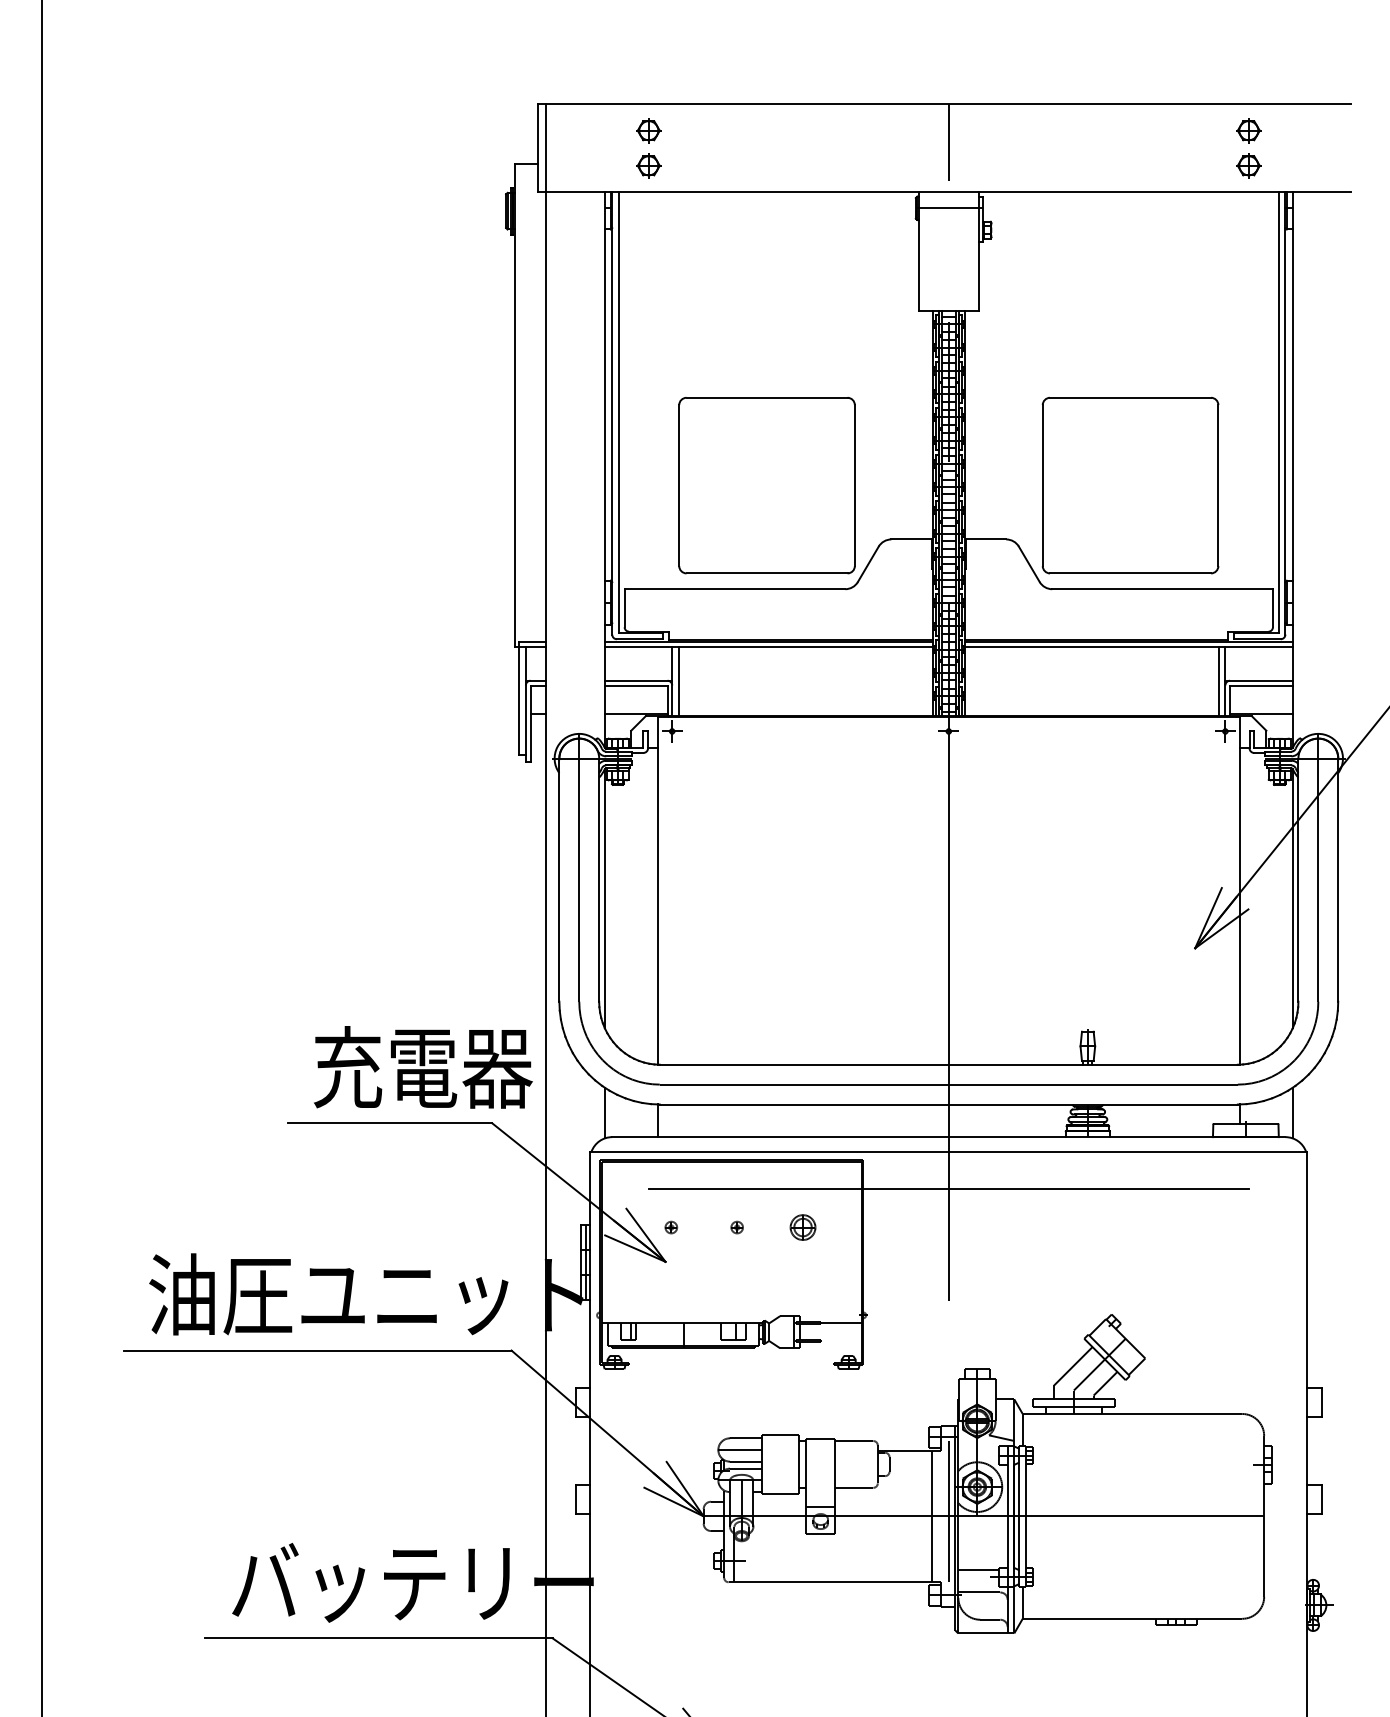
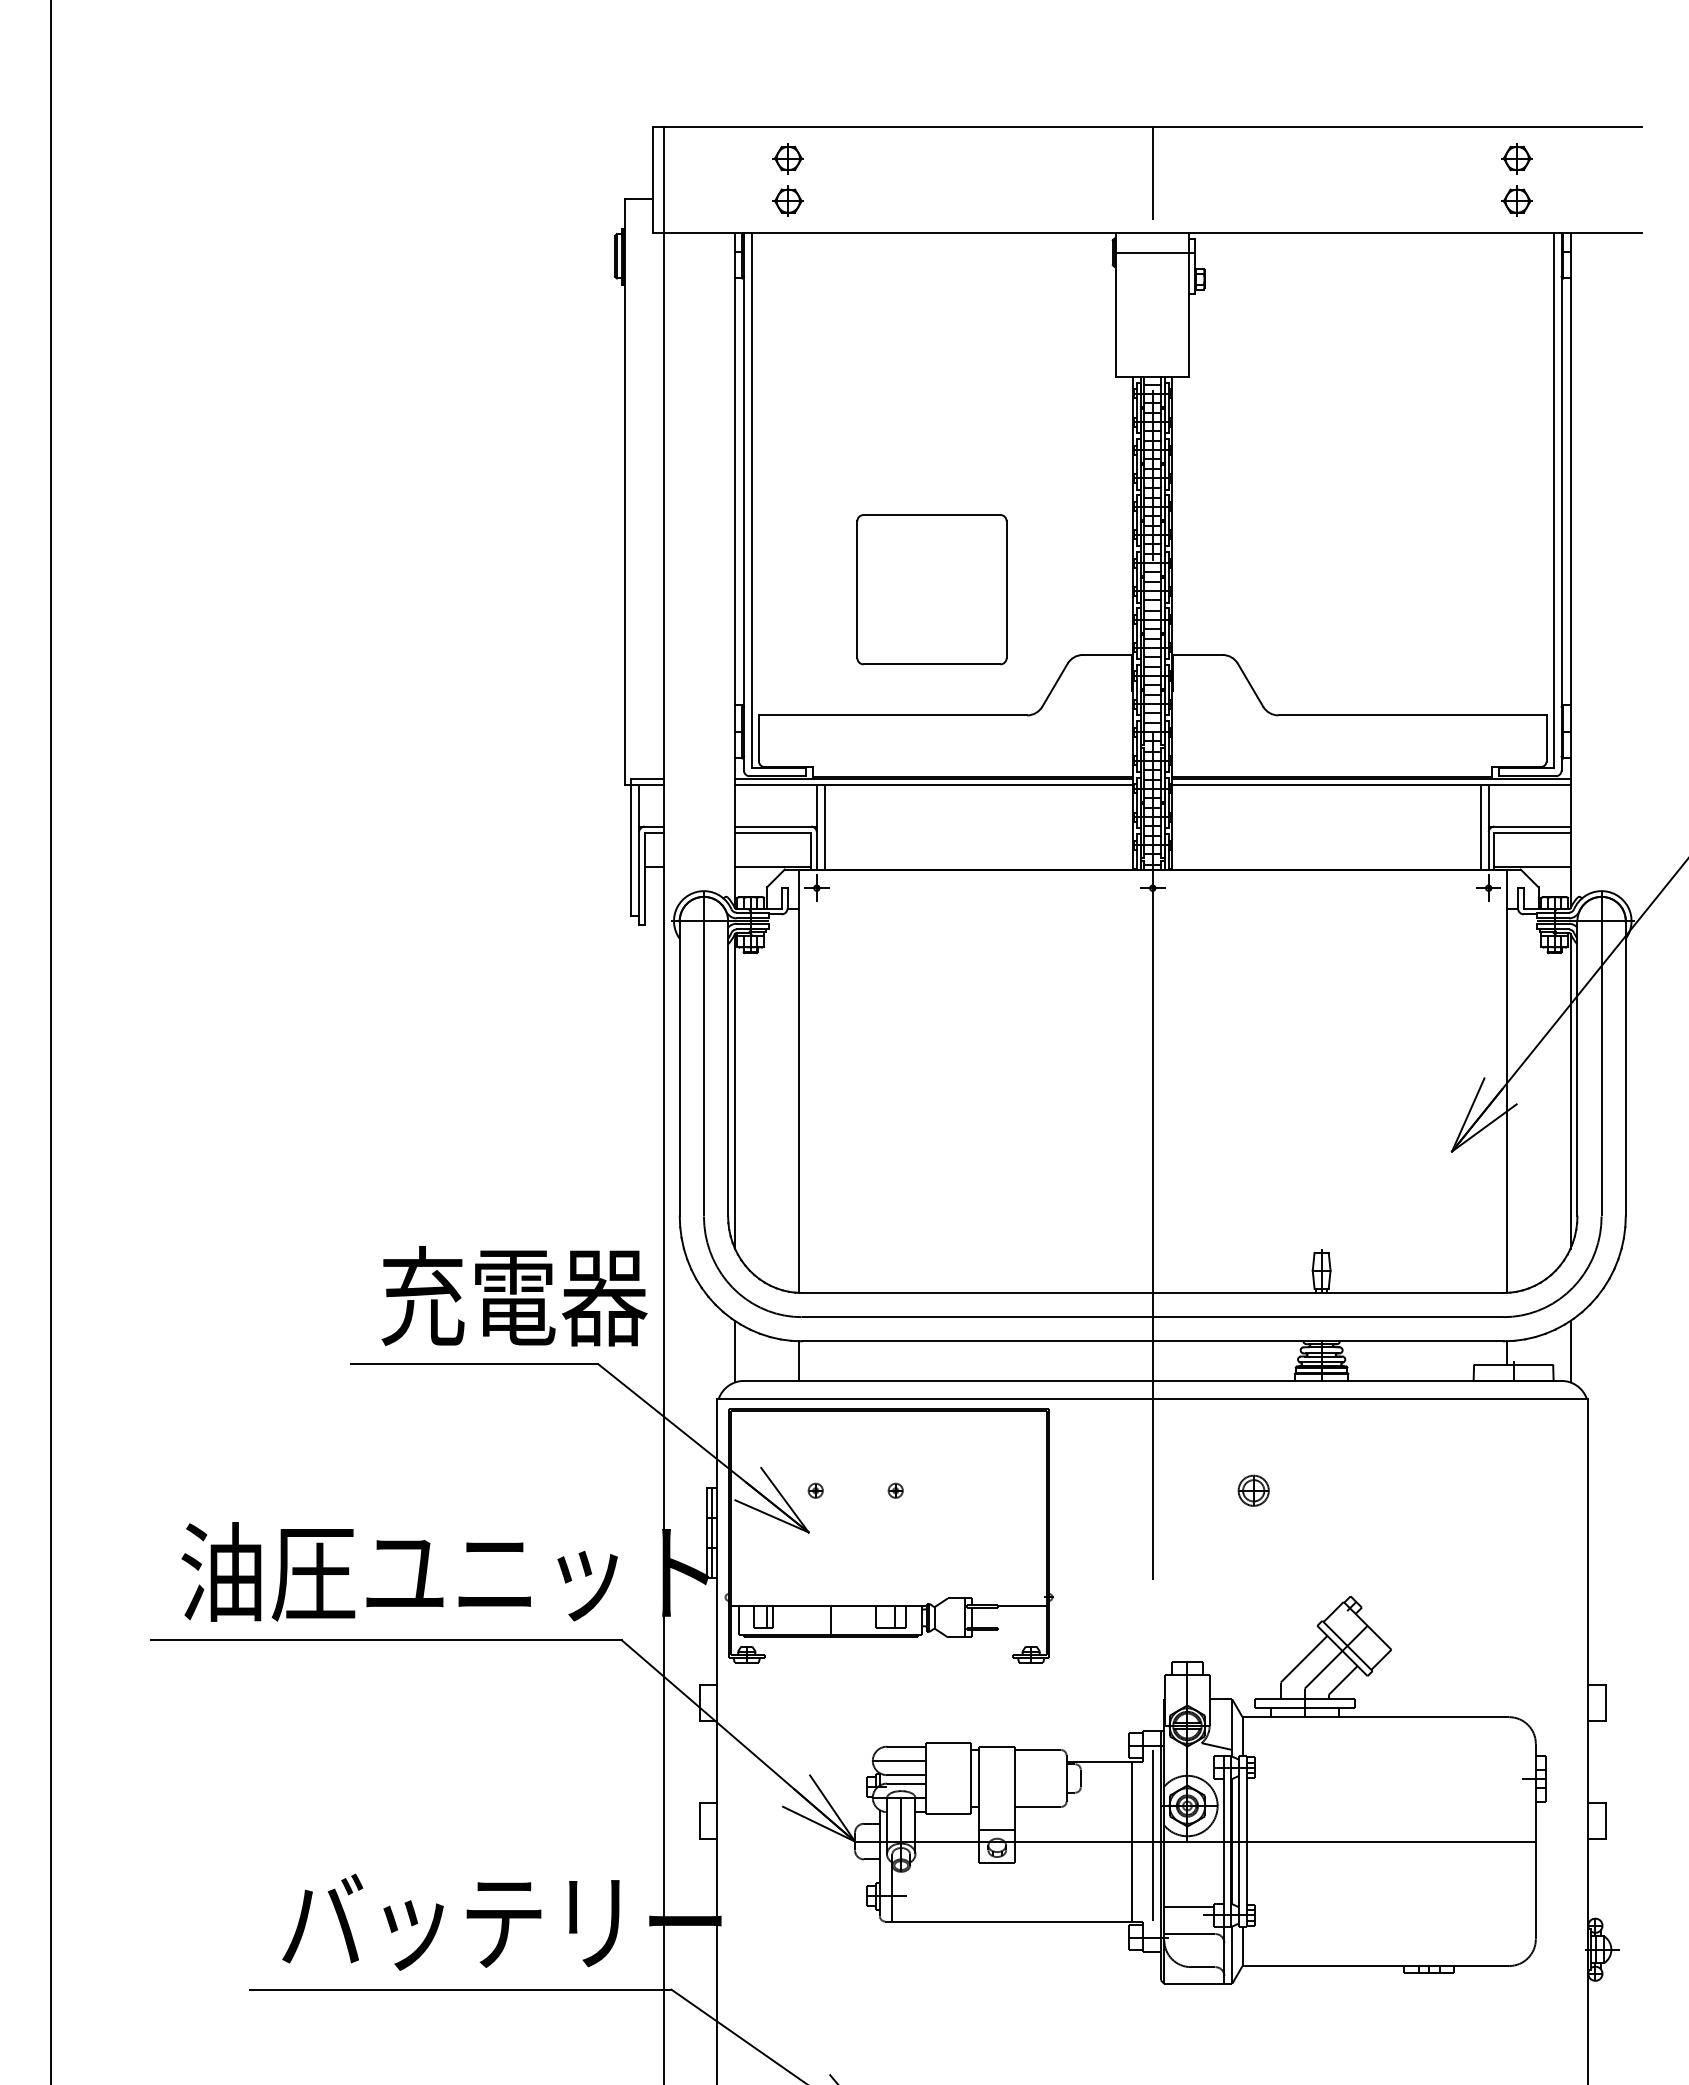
part: (766, 485) -> (931, 589), size x0.7
part: (1130, 485) -> (1373, 589), removed
line: (948, 1188) -> (1152, 1443), removed
part: (802, 1227) -> (1253, 1490), moved

